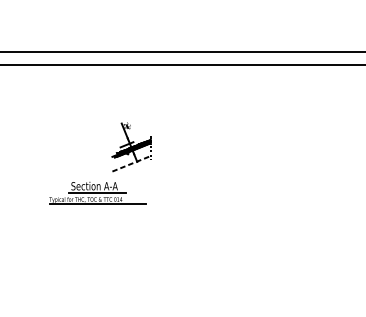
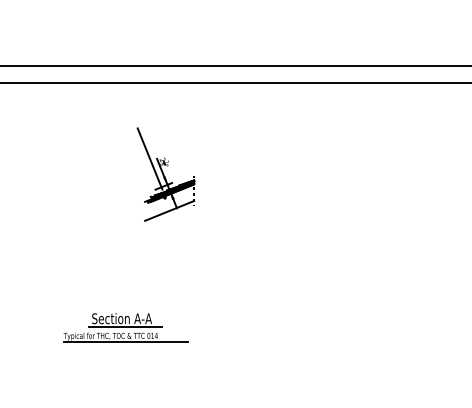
line: (115, 123) -> (149, 158), added
line: (132, 163) -> (170, 210), dashed -> solid
part: (97, 193) -> (125, 327), moved

